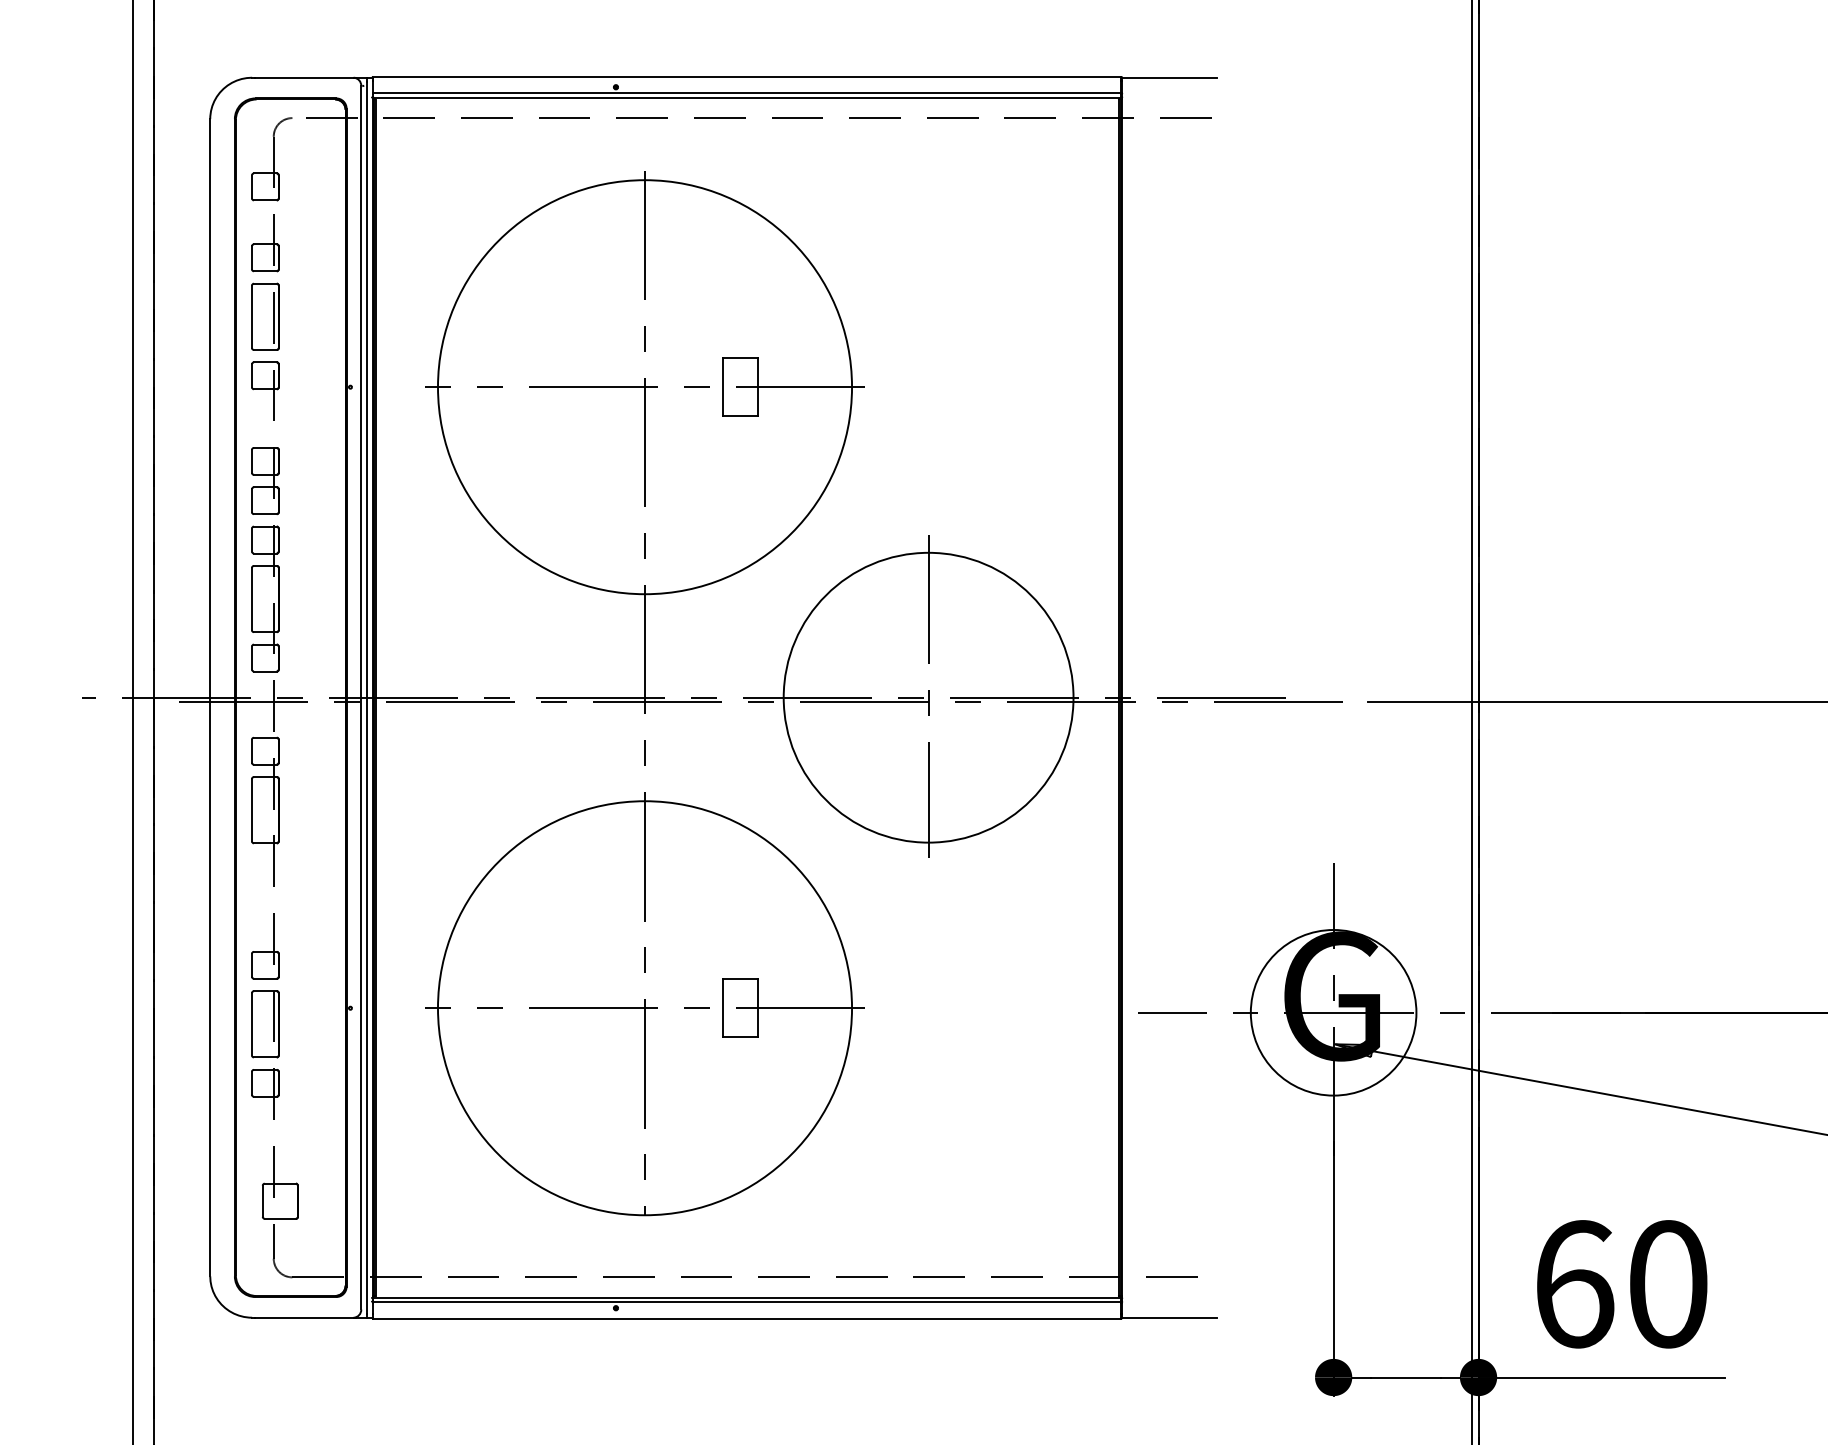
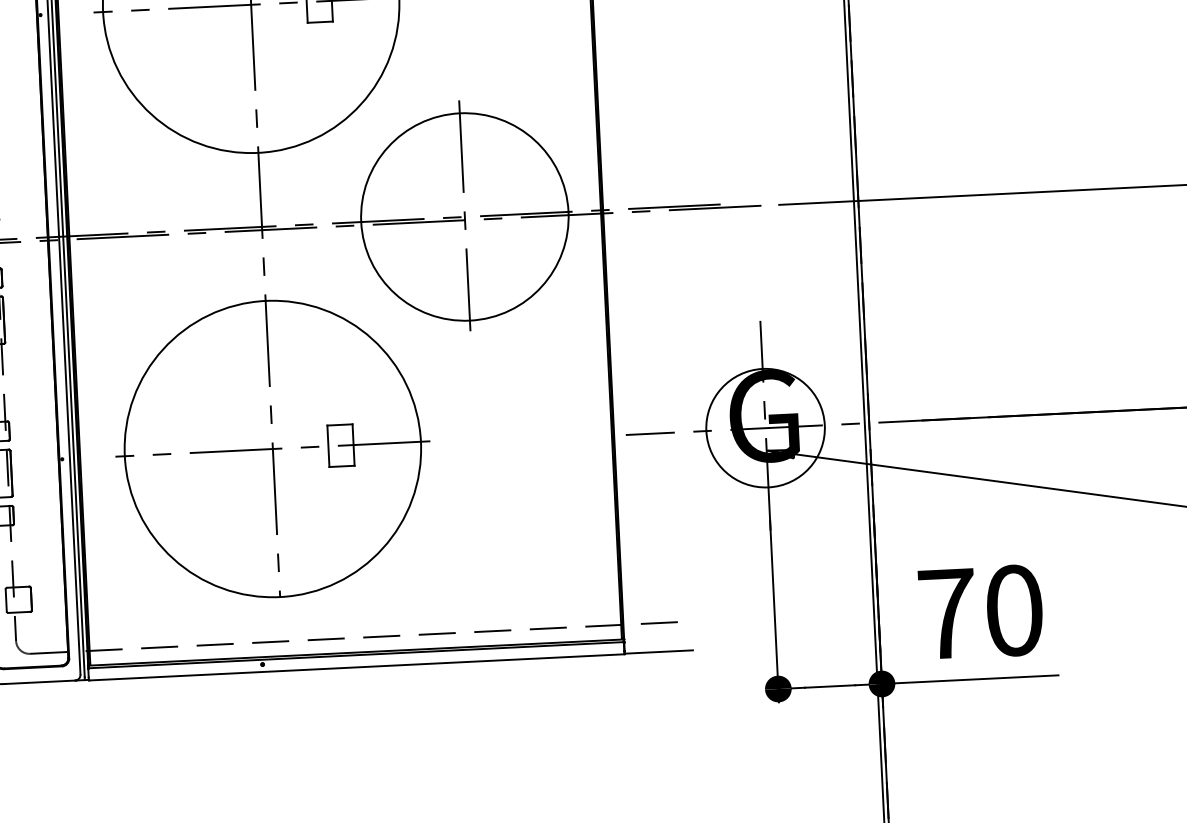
text: (1575, 1284) -> (948, 614), 60 -> 70

